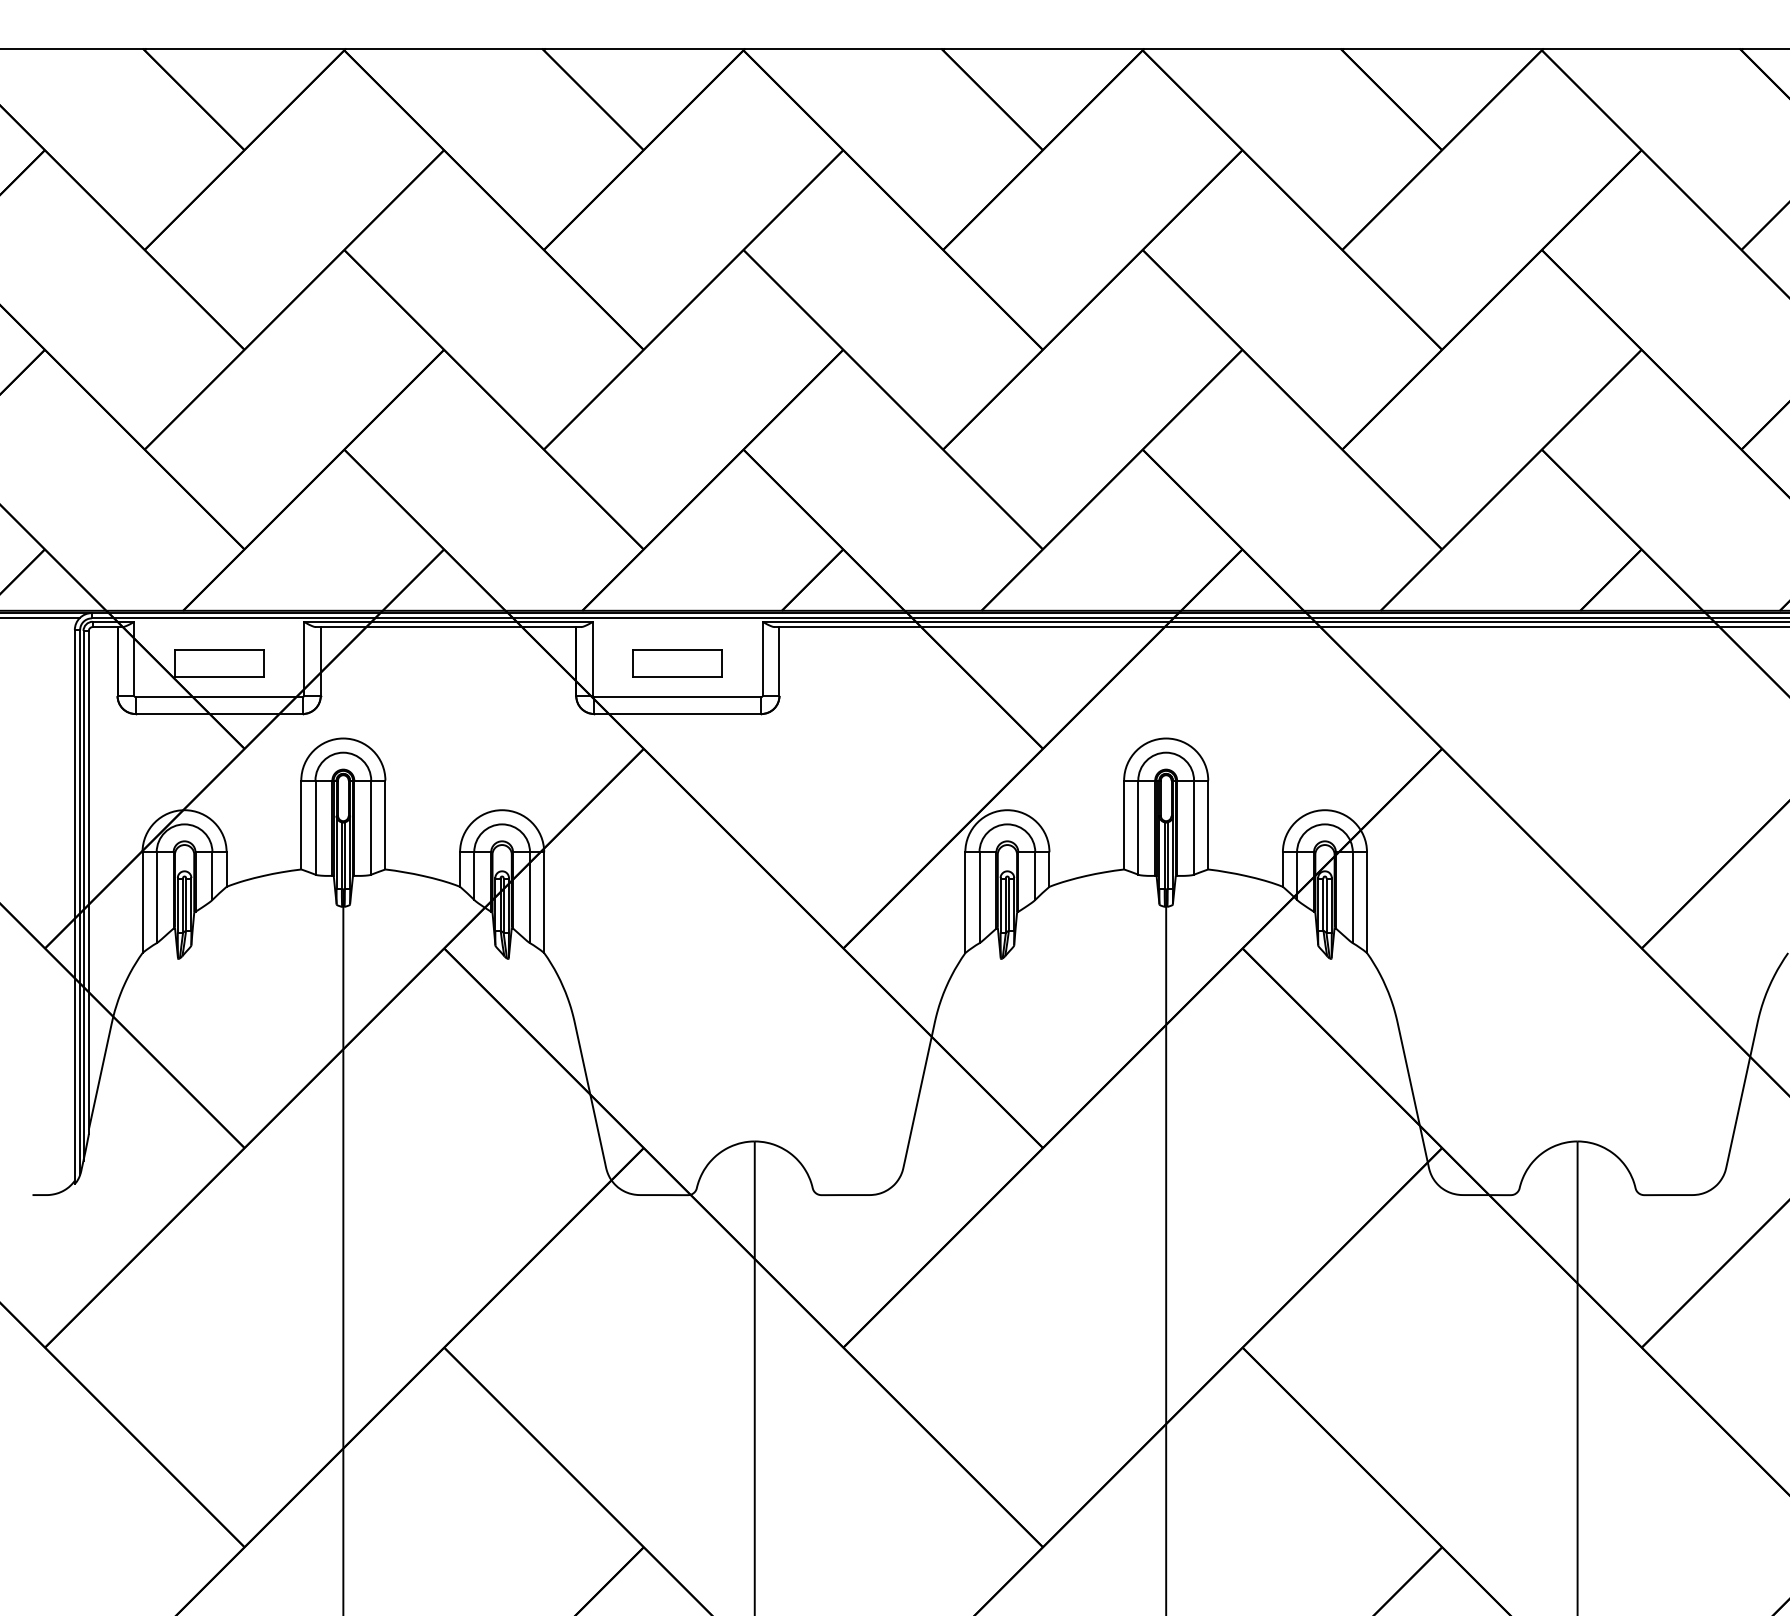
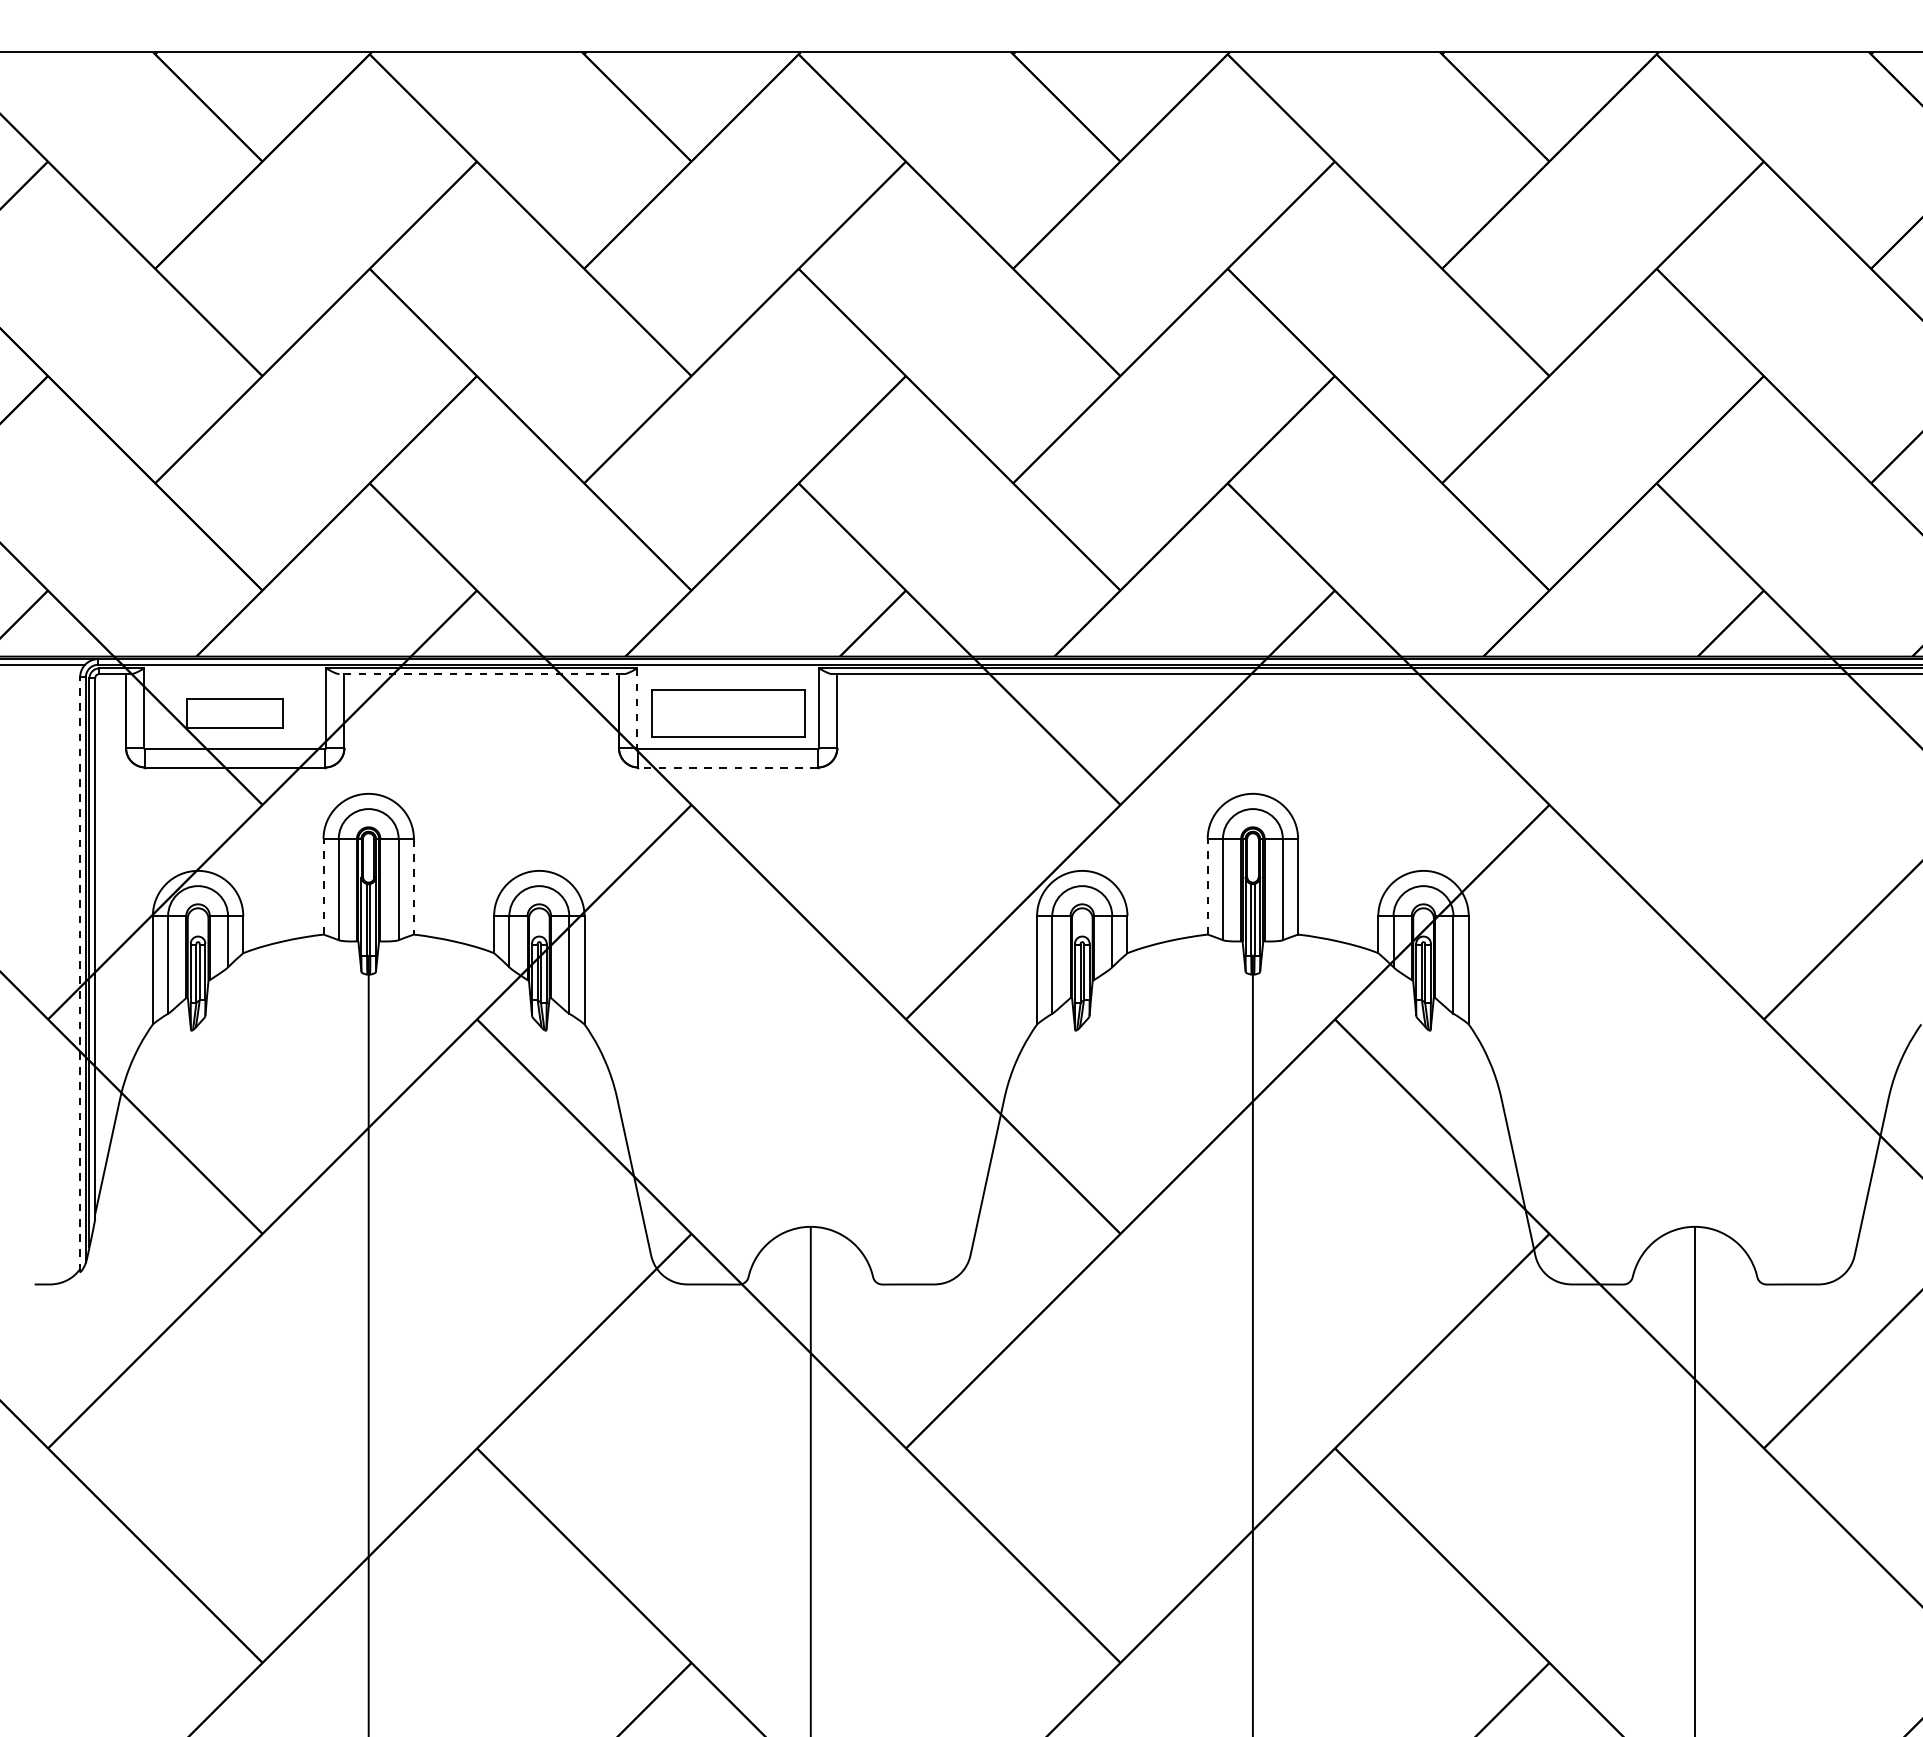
line: (448, 627) -> (481, 674), solid -> dashed
line: (593, 659) -> (637, 708), solid -> dashed
part: (677, 663) -> (727, 713), size x1.6
line: (677, 714) -> (727, 768), solid -> dashed
line: (301, 824) -> (323, 886), solid -> dashed
line: (1124, 824) -> (1208, 886), solid -> dashed
line: (385, 825) -> (413, 887), solid -> dashed
line: (74, 906) -> (79, 974), solid -> dashed

